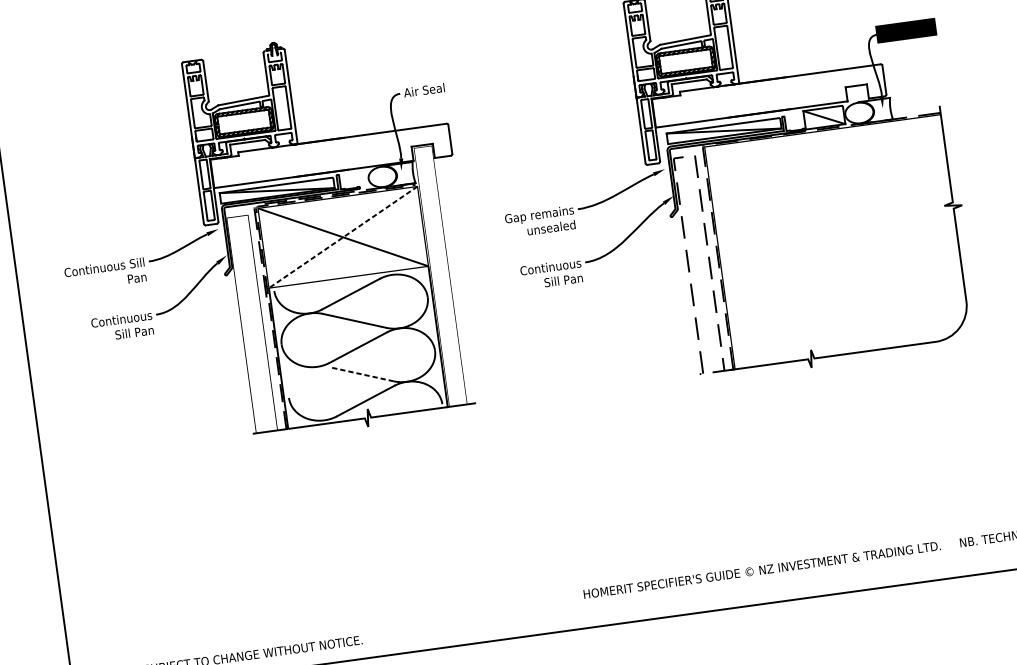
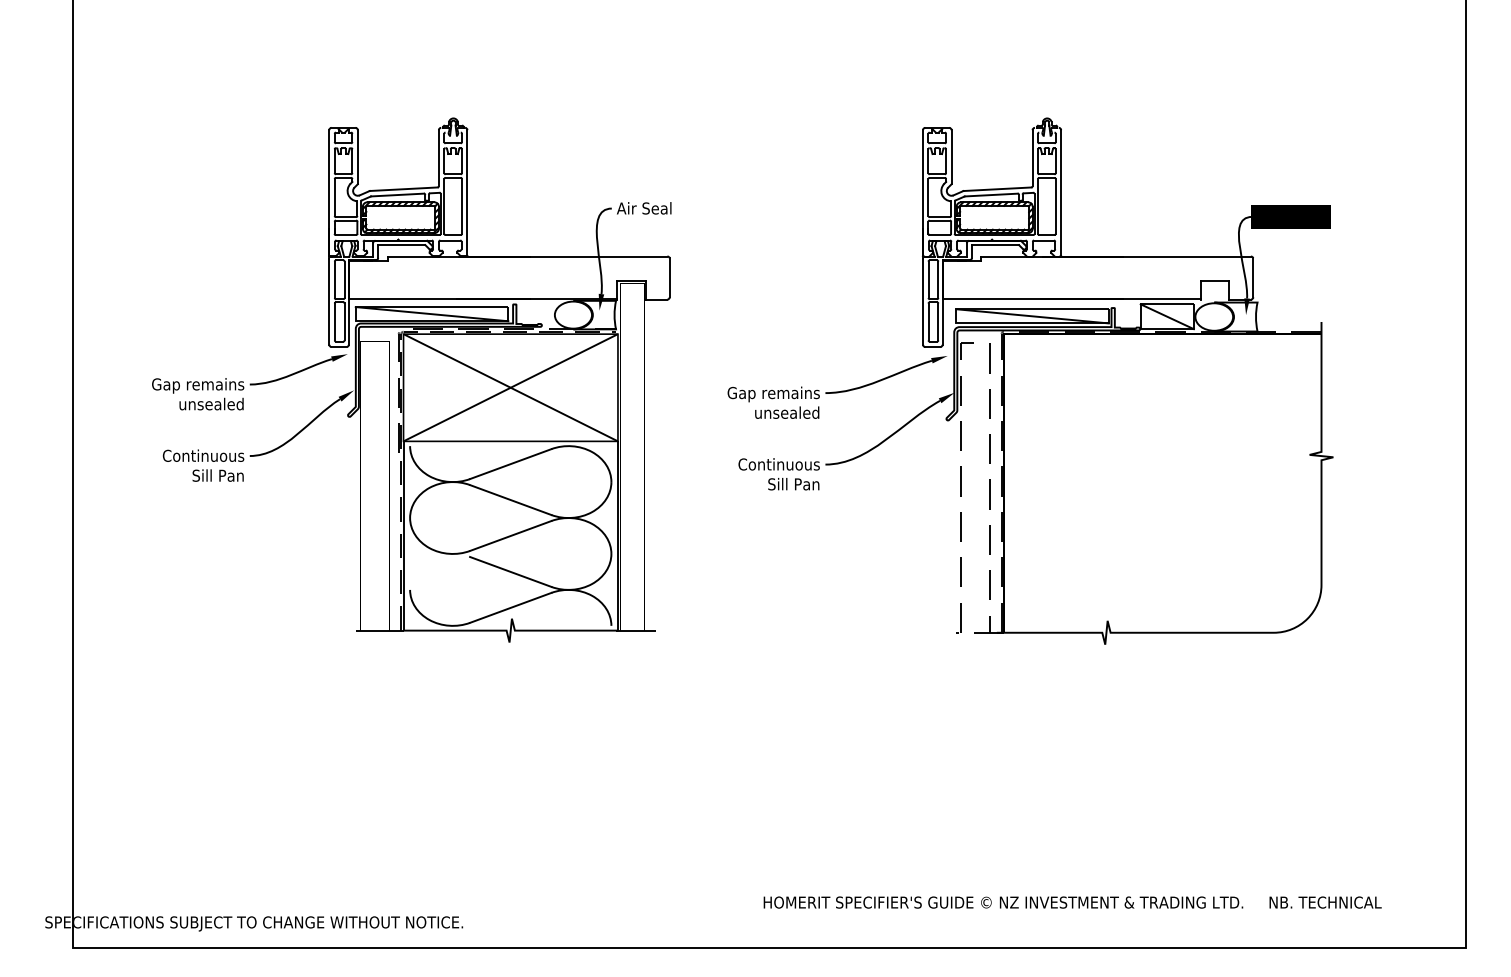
line: (343, 237) -> (510, 387), dashed -> solid
text: (105, 275) -> (190, 394), Continuous Sill Pan -> Gap remains unsealed
line: (361, 374) -> (510, 571), dashed -> solid

